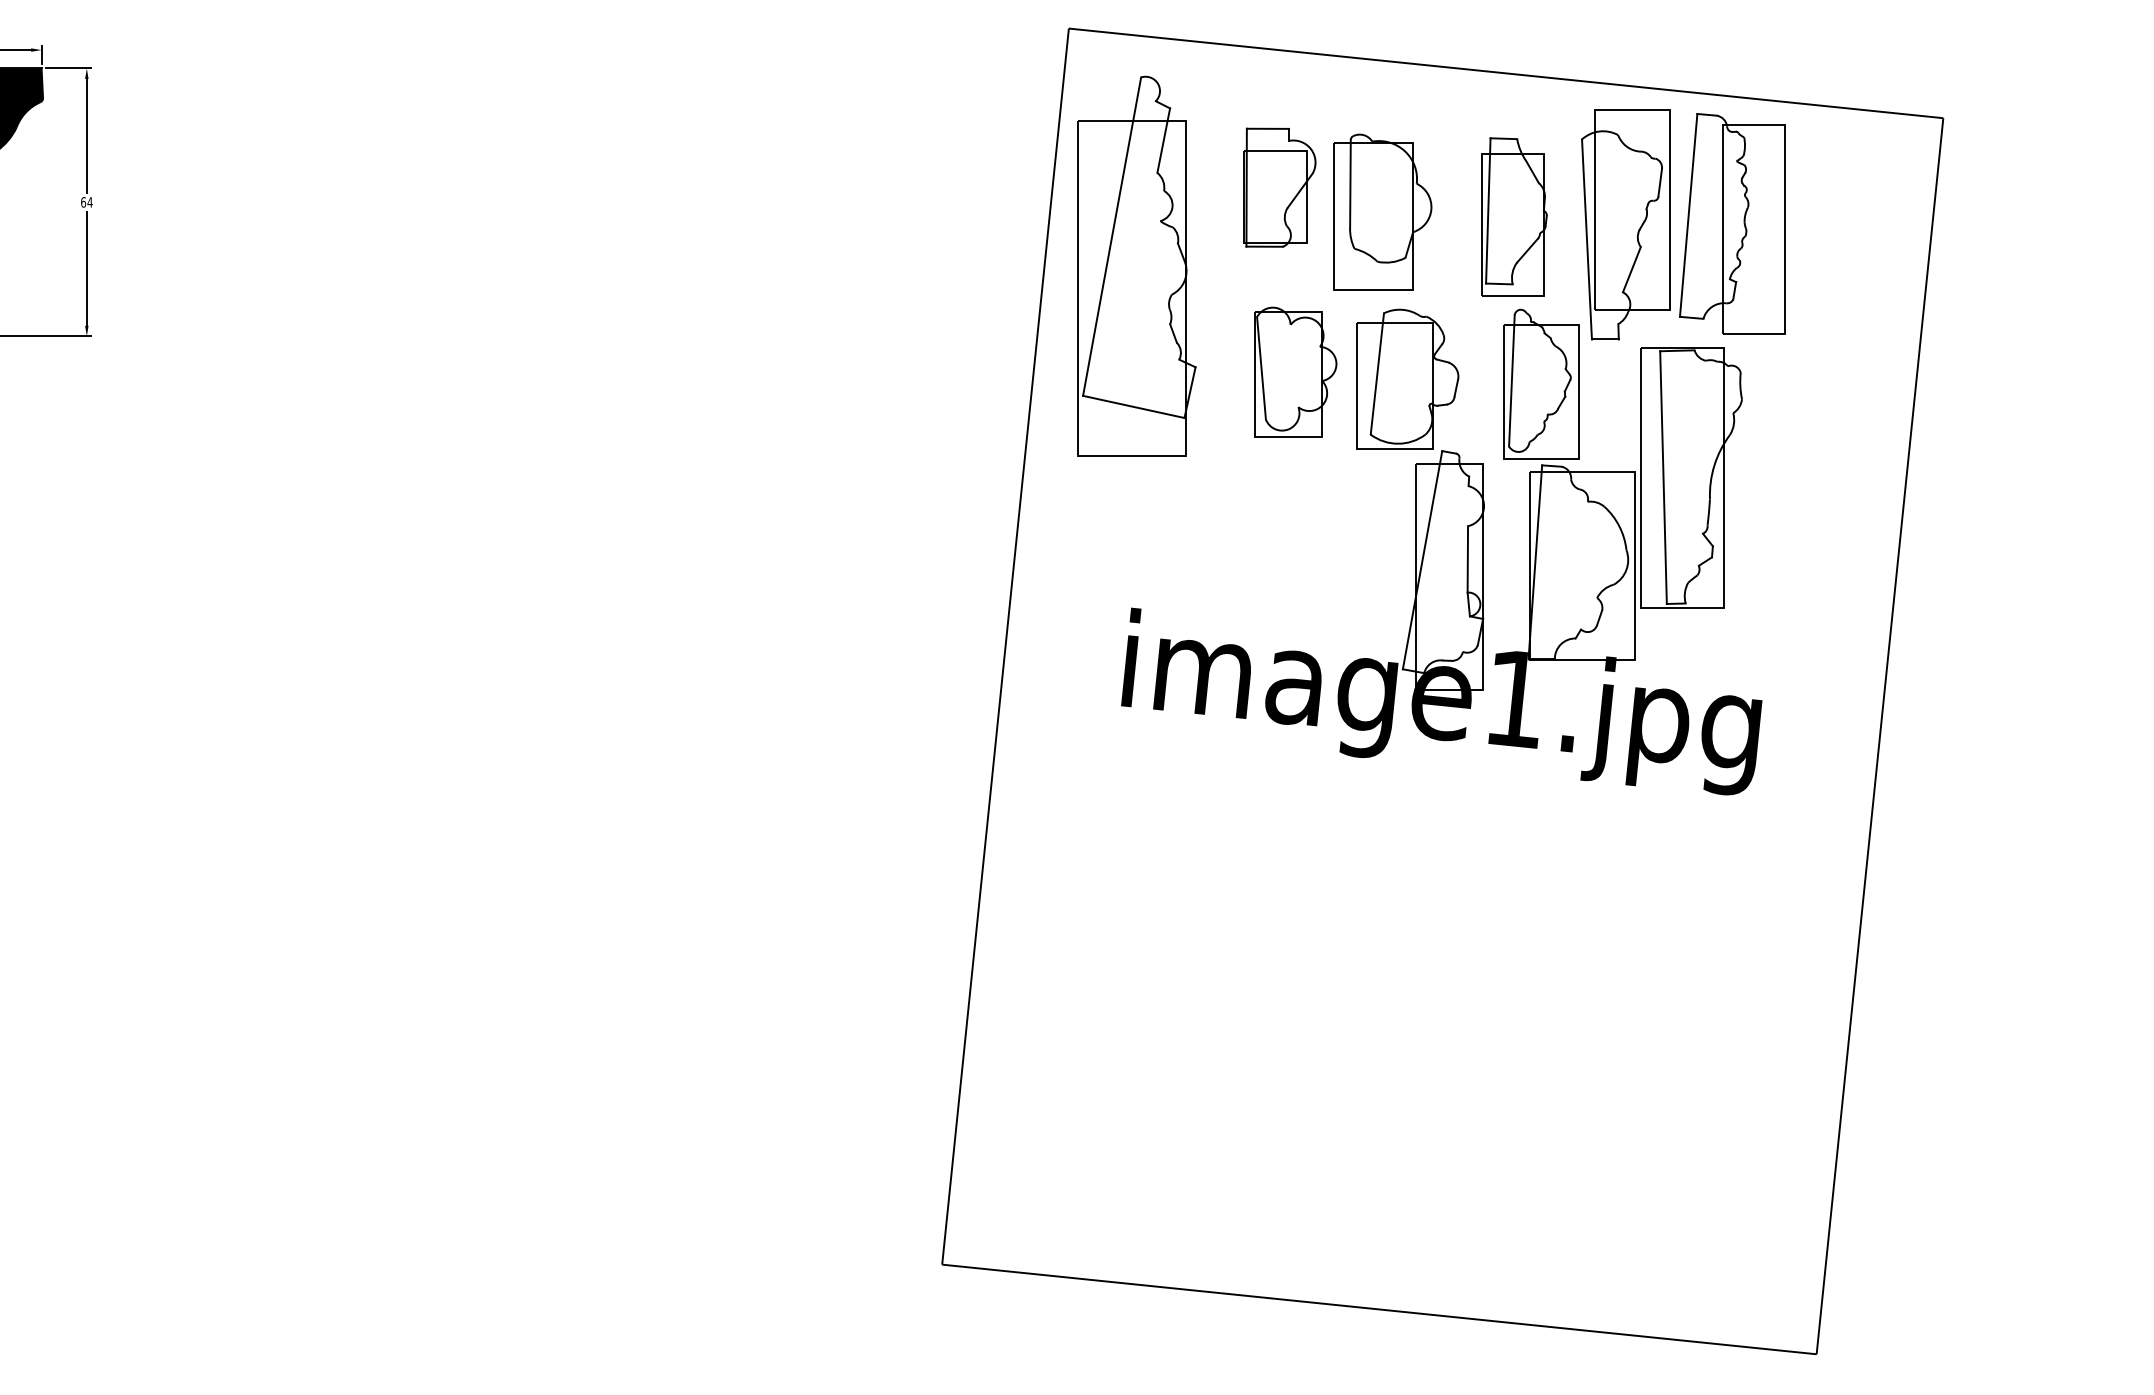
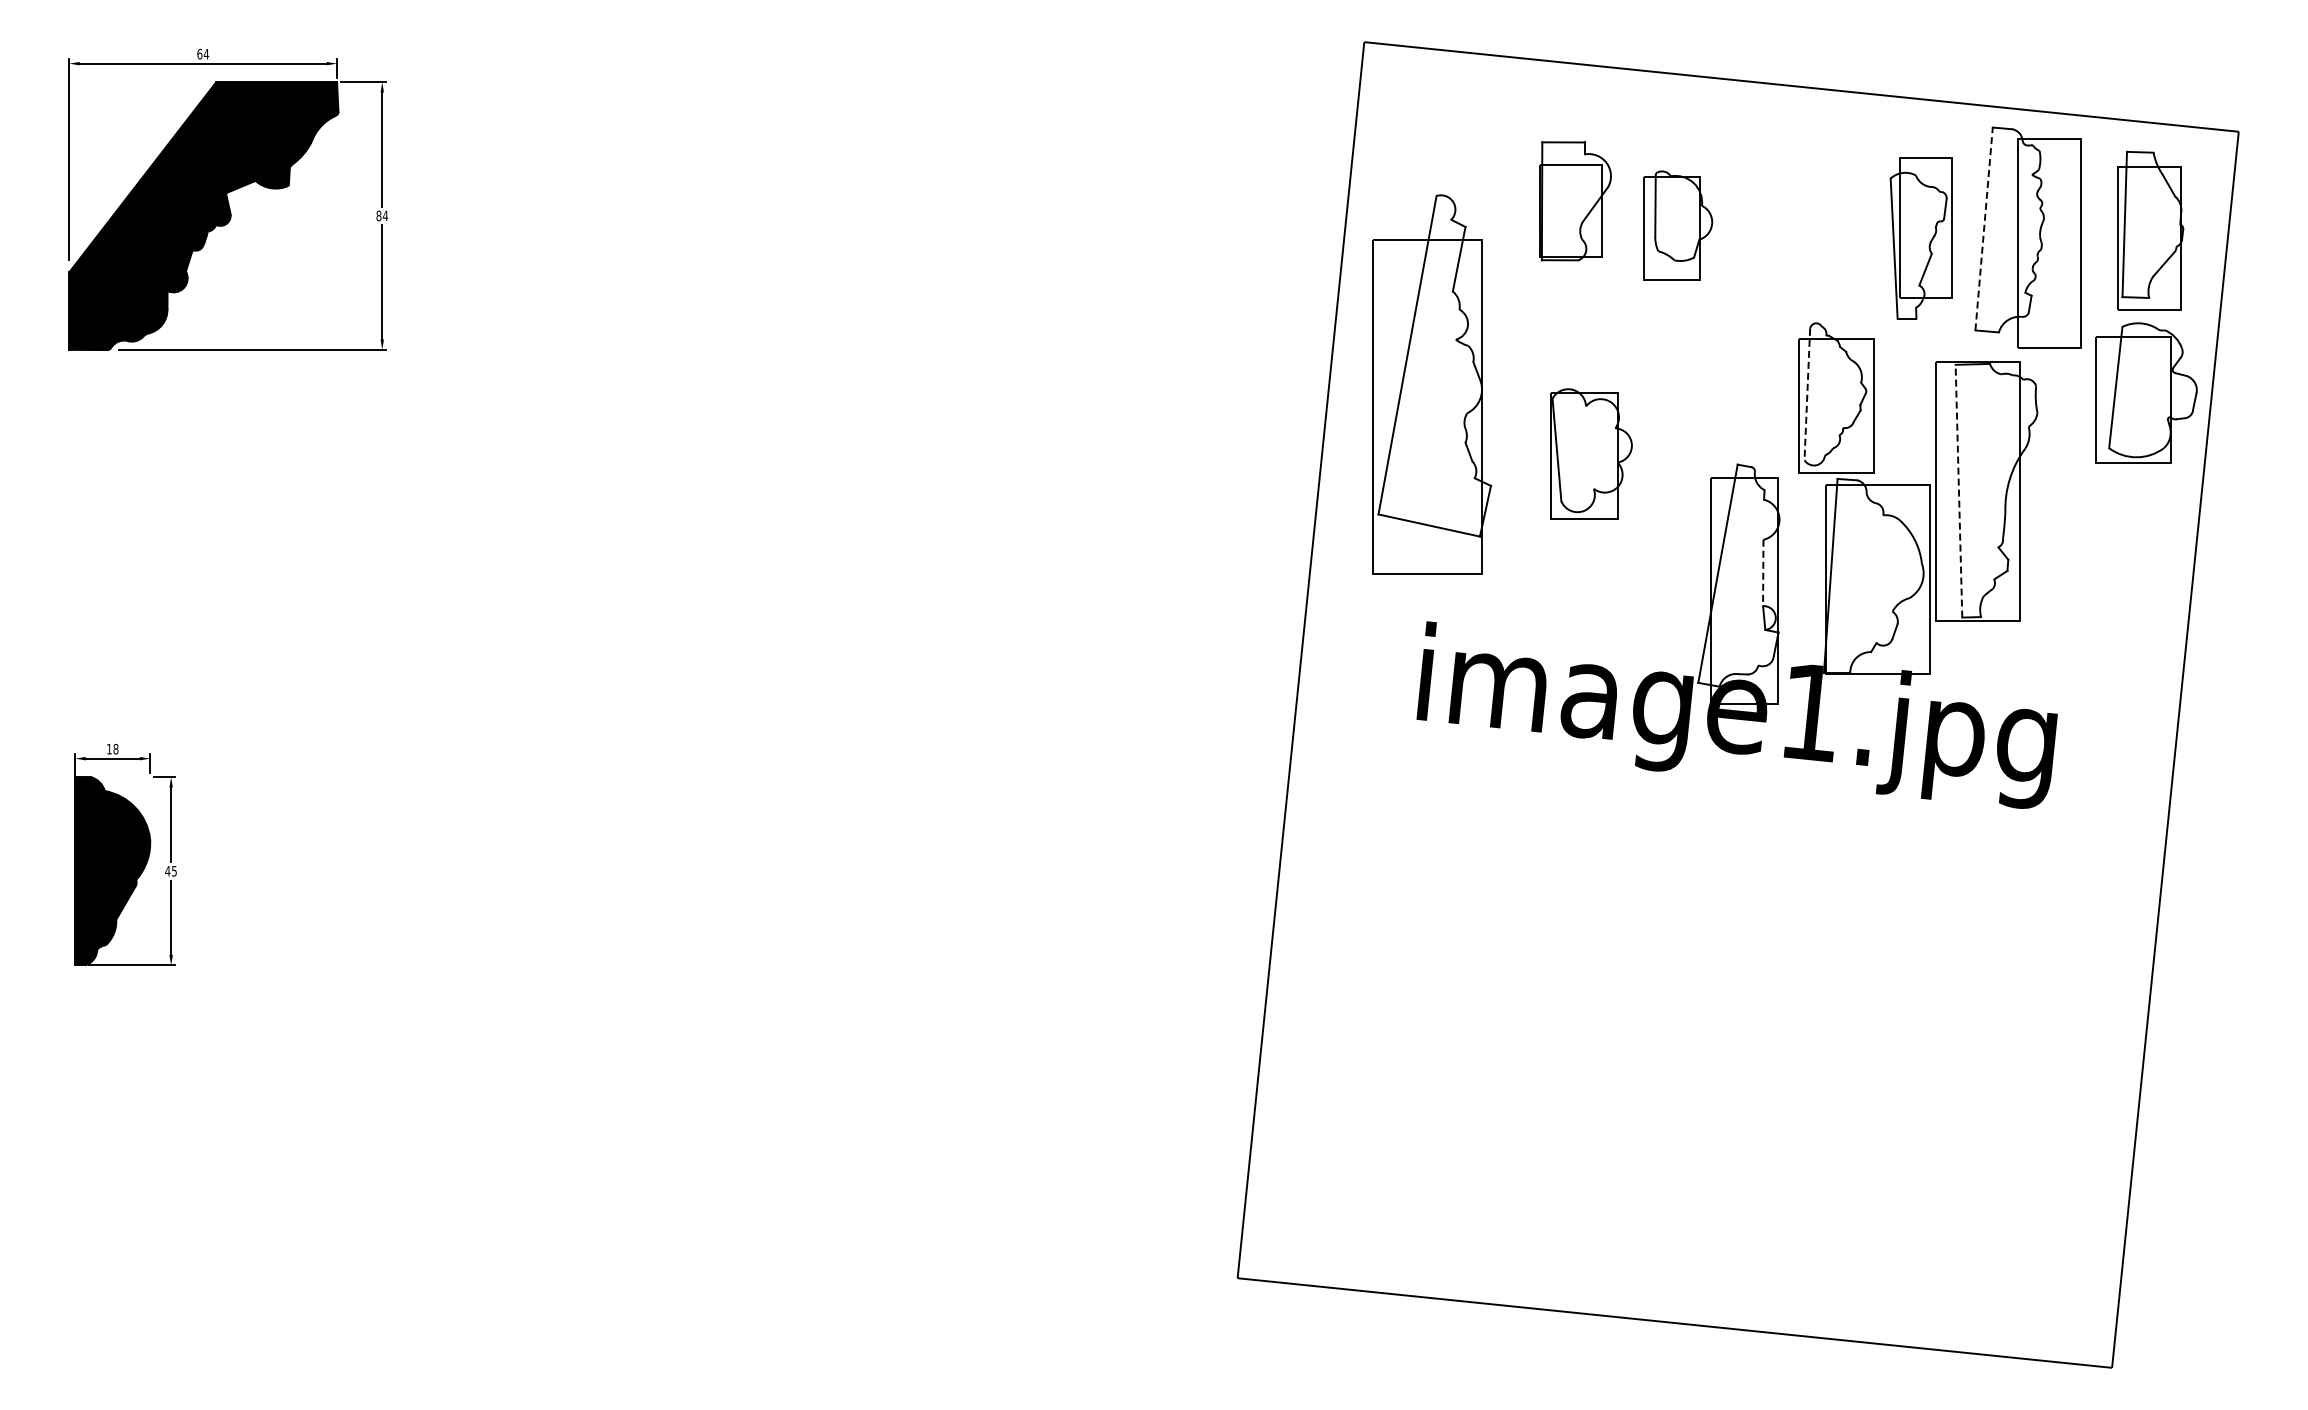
text: (83, 201) -> (378, 215), 64 -> 84
part: (1382, 211) -> (1677, 225), size x0.7
line: (1689, 215) -> (1984, 229), solid -> dashed
part: (1514, 216) -> (2150, 230), moved
part: (1626, 223) -> (1921, 237), size x0.7
part: (1137, 265) -> (1432, 384), moved
part: (1296, 371) -> (1591, 453), moved
part: (1408, 378) -> (2146, 392), moved
line: (1512, 380) -> (1807, 394), solid -> dashed
line: (1663, 476) -> (1958, 490), solid -> dashed
line: (1468, 559) -> (1763, 573), solid -> dashed

